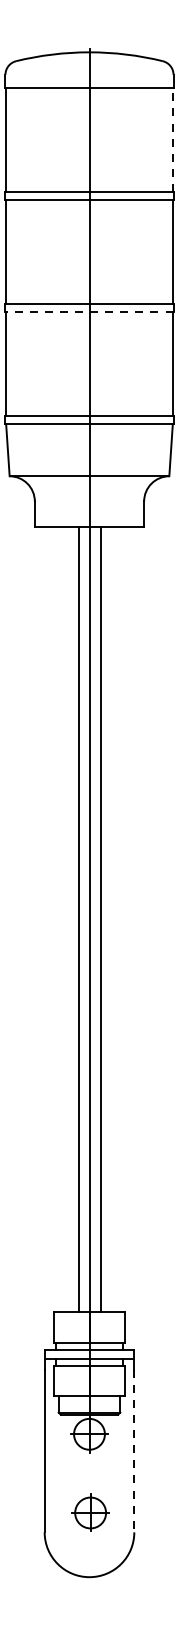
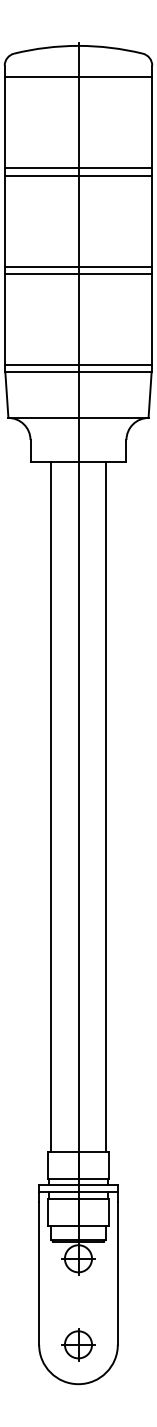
line: (172, 139) -> (151, 122), dashed -> solid
line: (89, 312) -> (78, 274), dashed -> solid
line: (79, 918) -> (51, 806), moved
line: (100, 918) -> (105, 806), moved
line: (133, 1452) -> (117, 1274), dashed -> solid
part: (90, 1512) -> (78, 1344), moved

